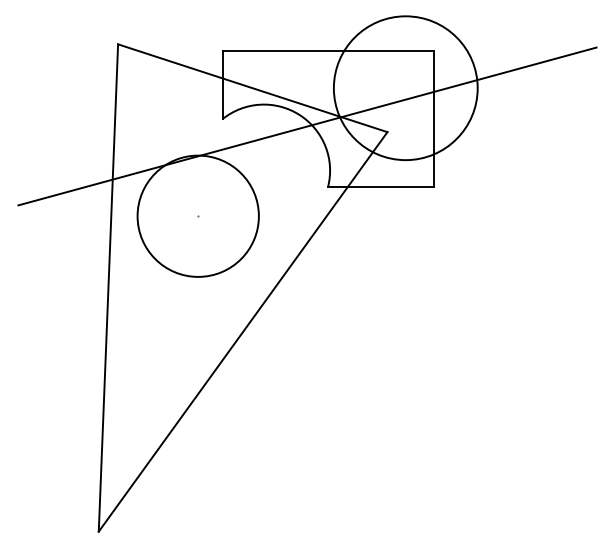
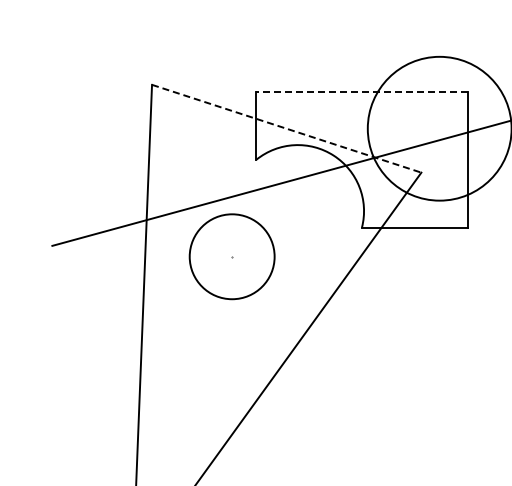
line: (328, 51) -> (362, 92), solid -> dashed
line: (252, 88) -> (286, 129), solid -> dashed
circle: (197, 215) -> (231, 256), size x0.7

